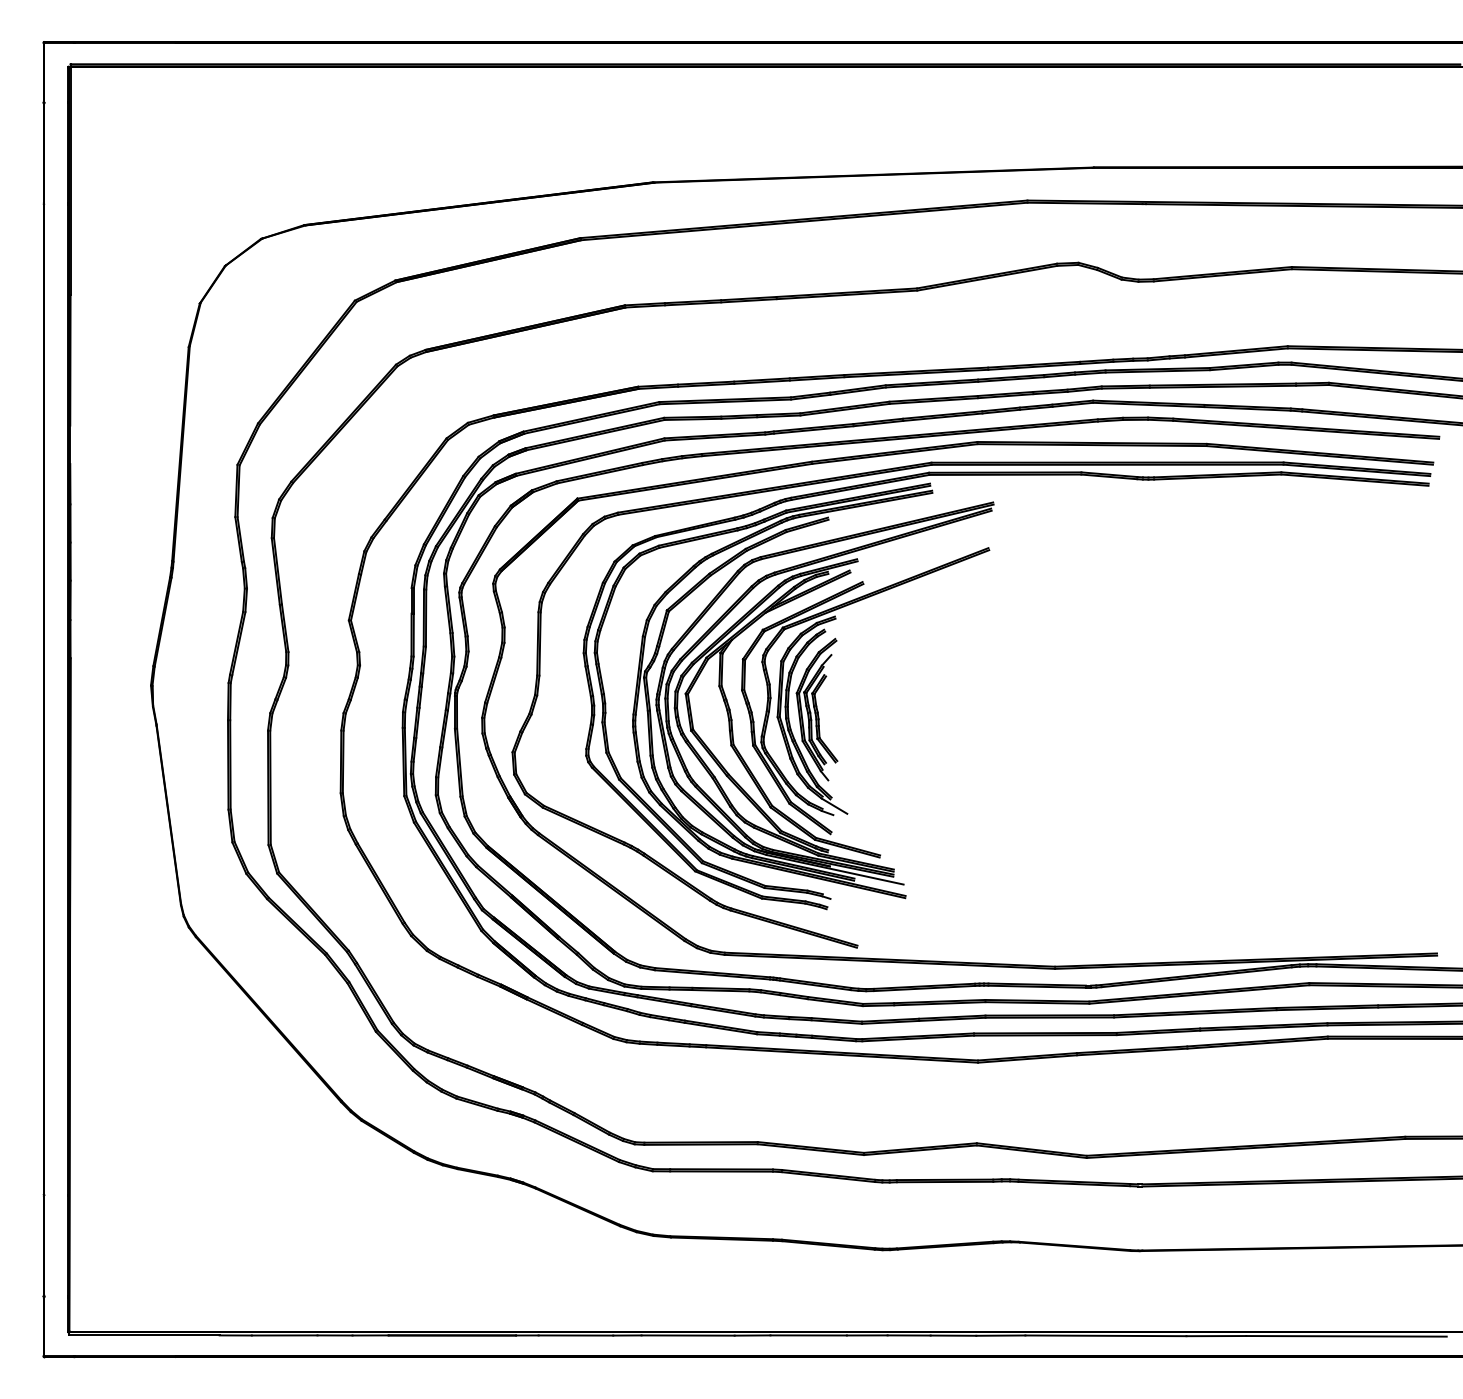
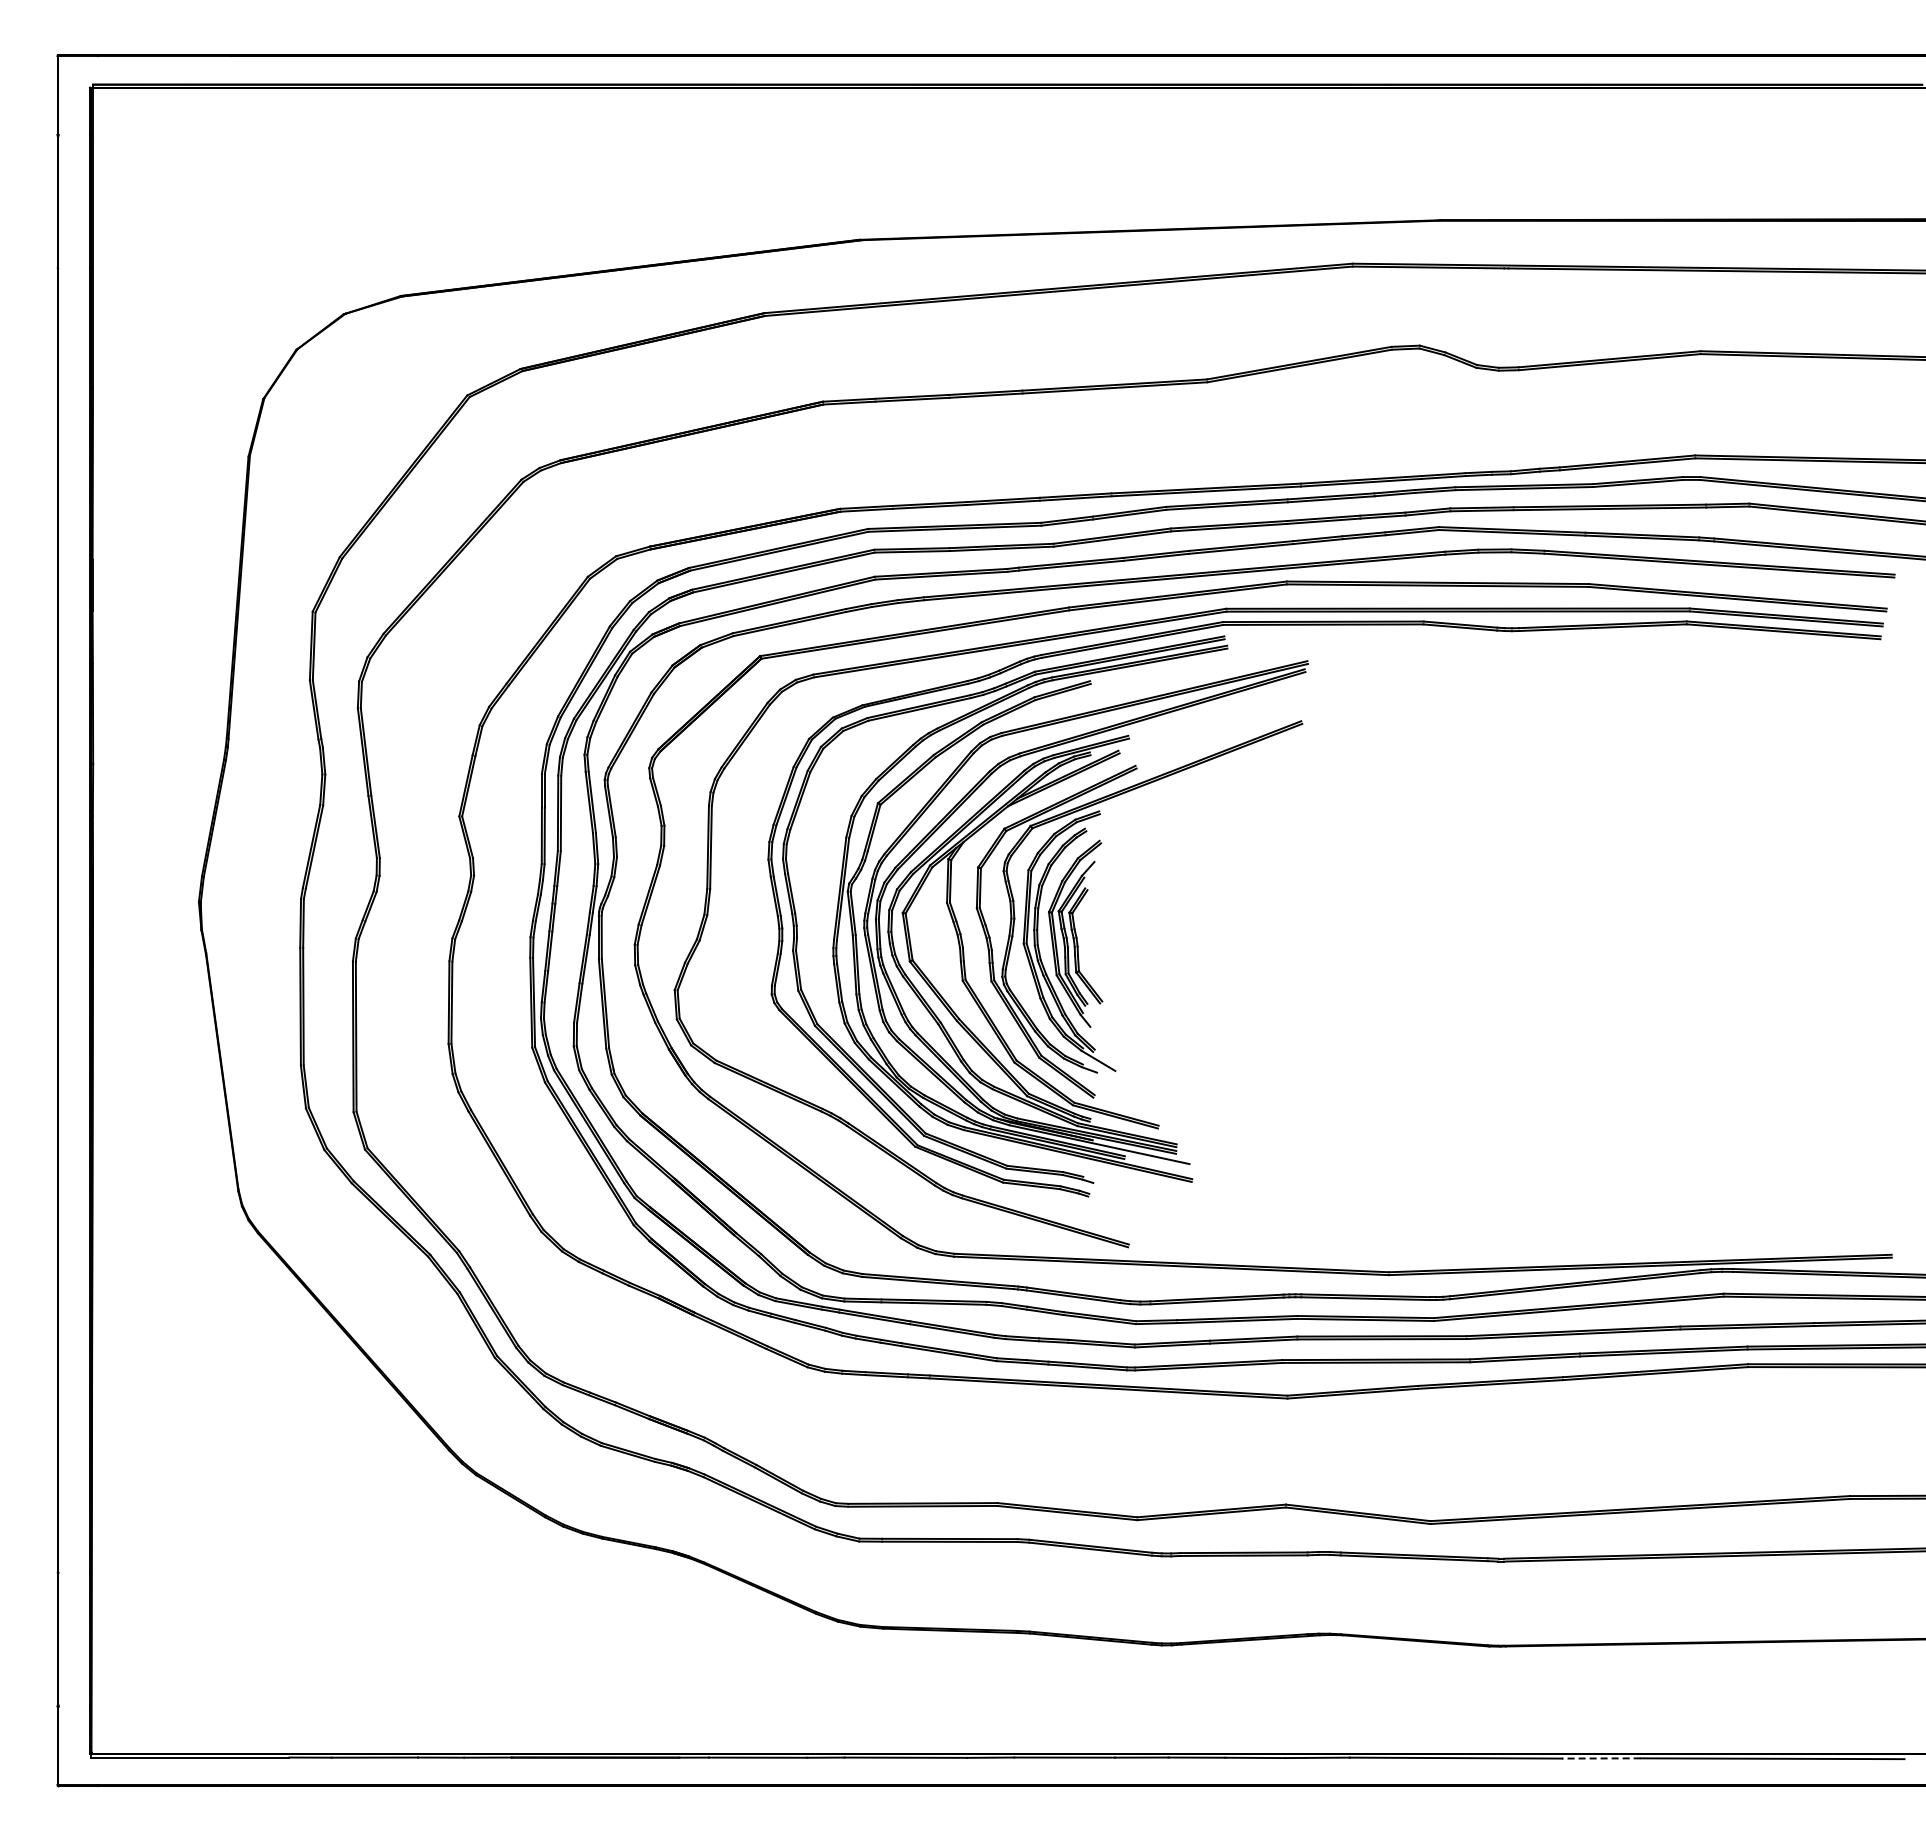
line: (1215, 1336) -> (1600, 1758), solid -> dashed

